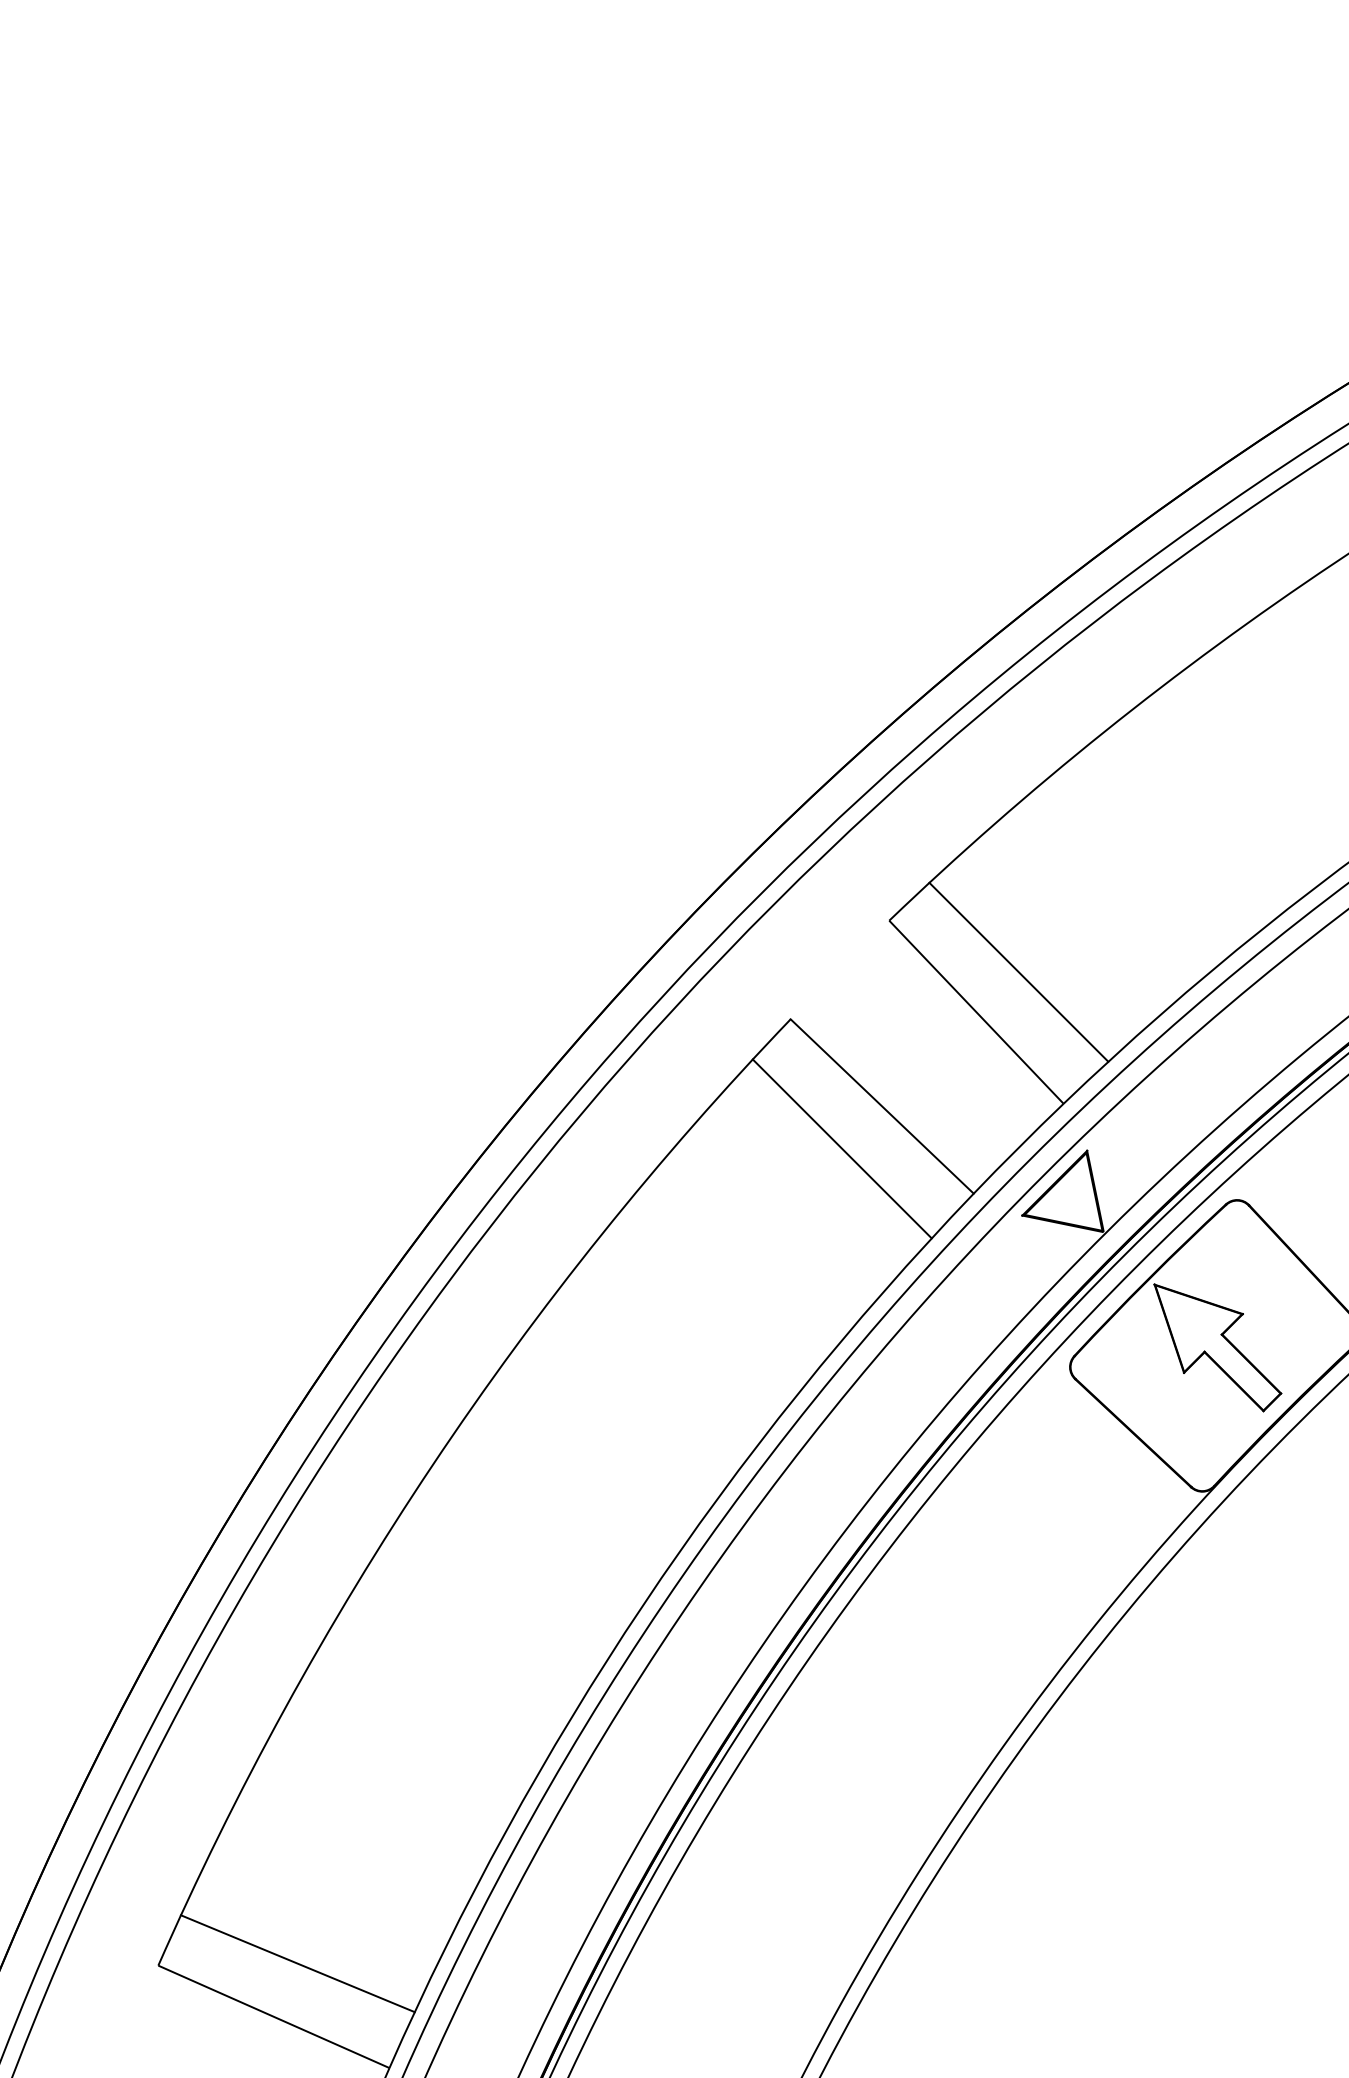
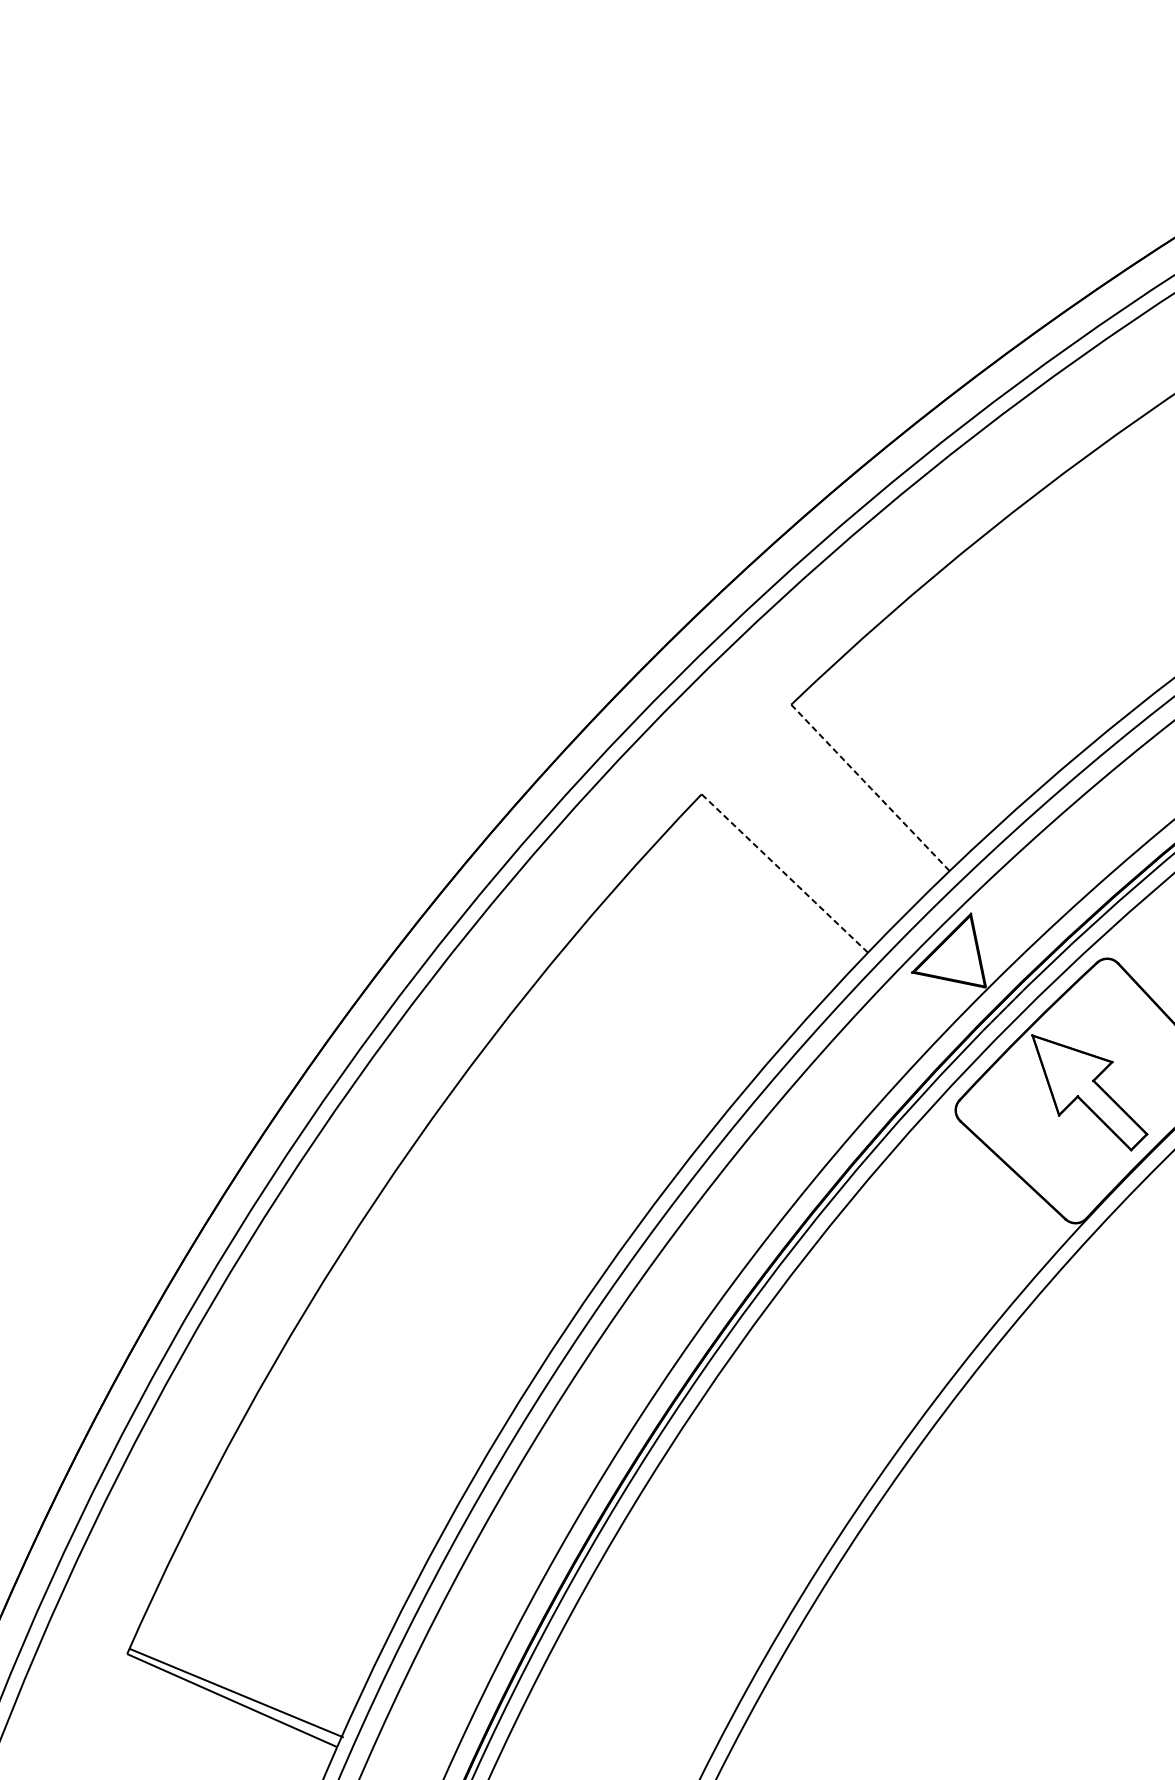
line: (1018, 971) -> (908, 750), removed
line: (977, 1013) -> (871, 789), solid -> dashed
line: (881, 1106) -> (784, 873), solid -> dashed
line: (841, 1148) -> (747, 911), removed
line: (297, 1963) -> (236, 1692), moved

